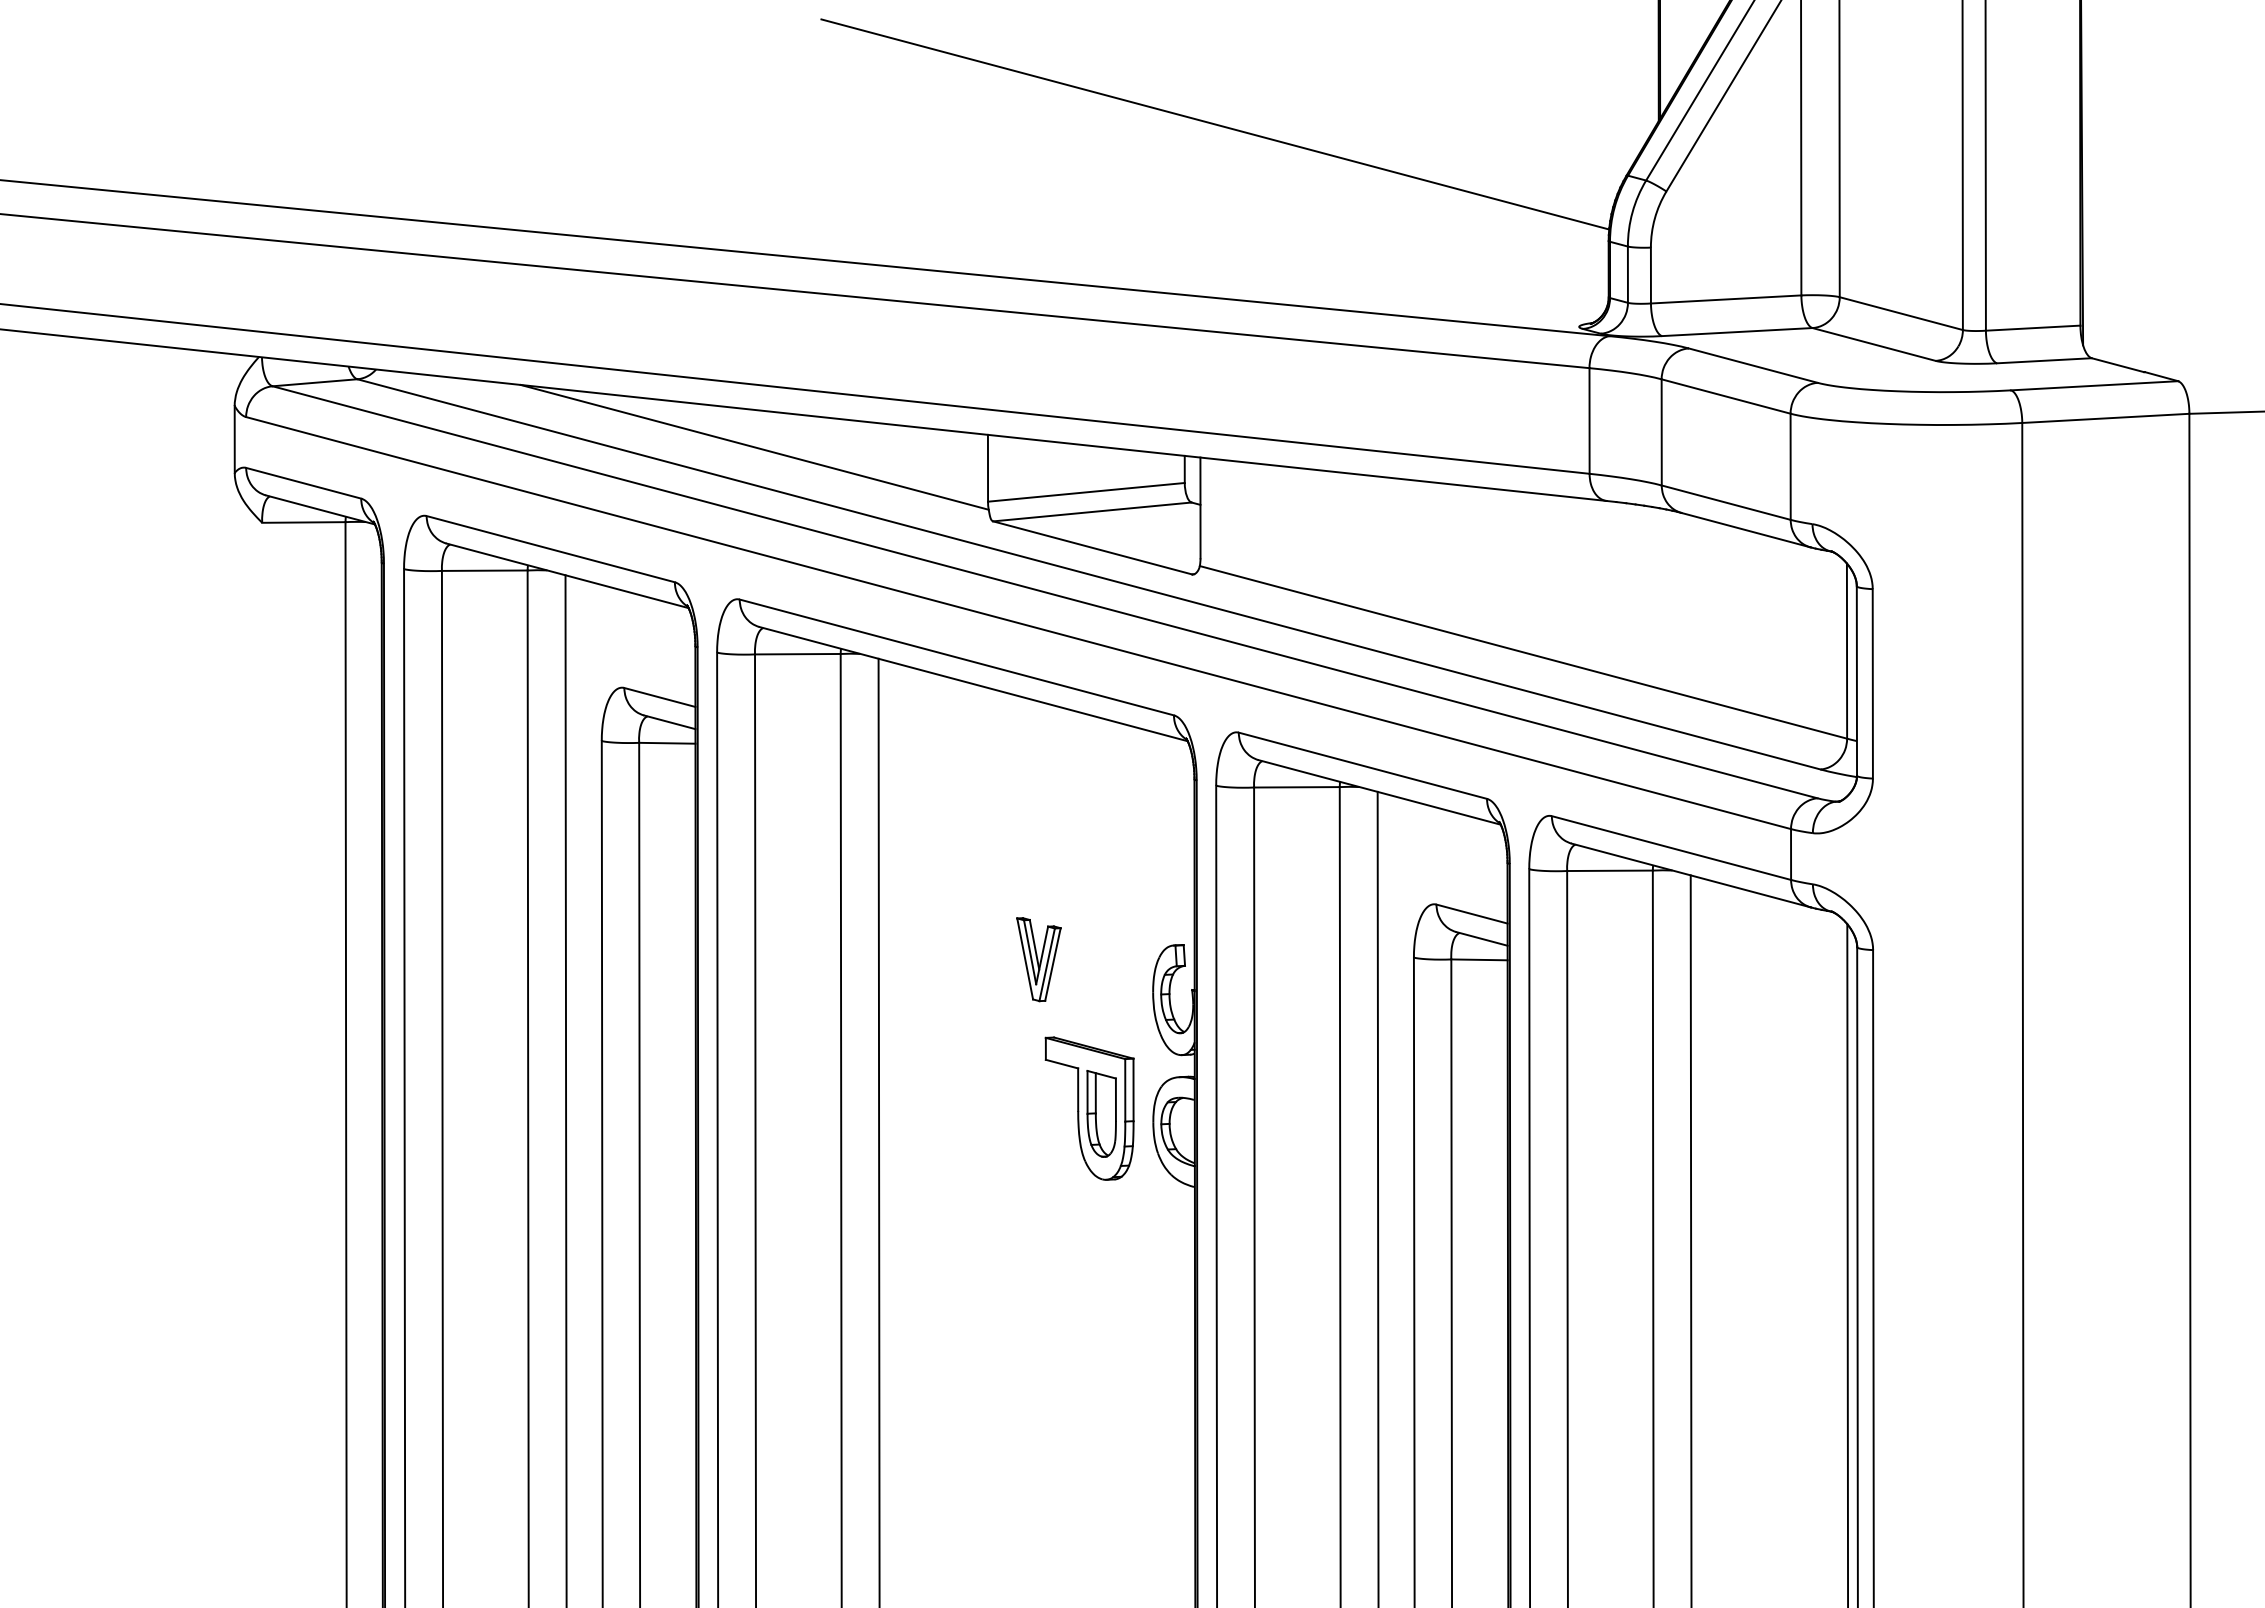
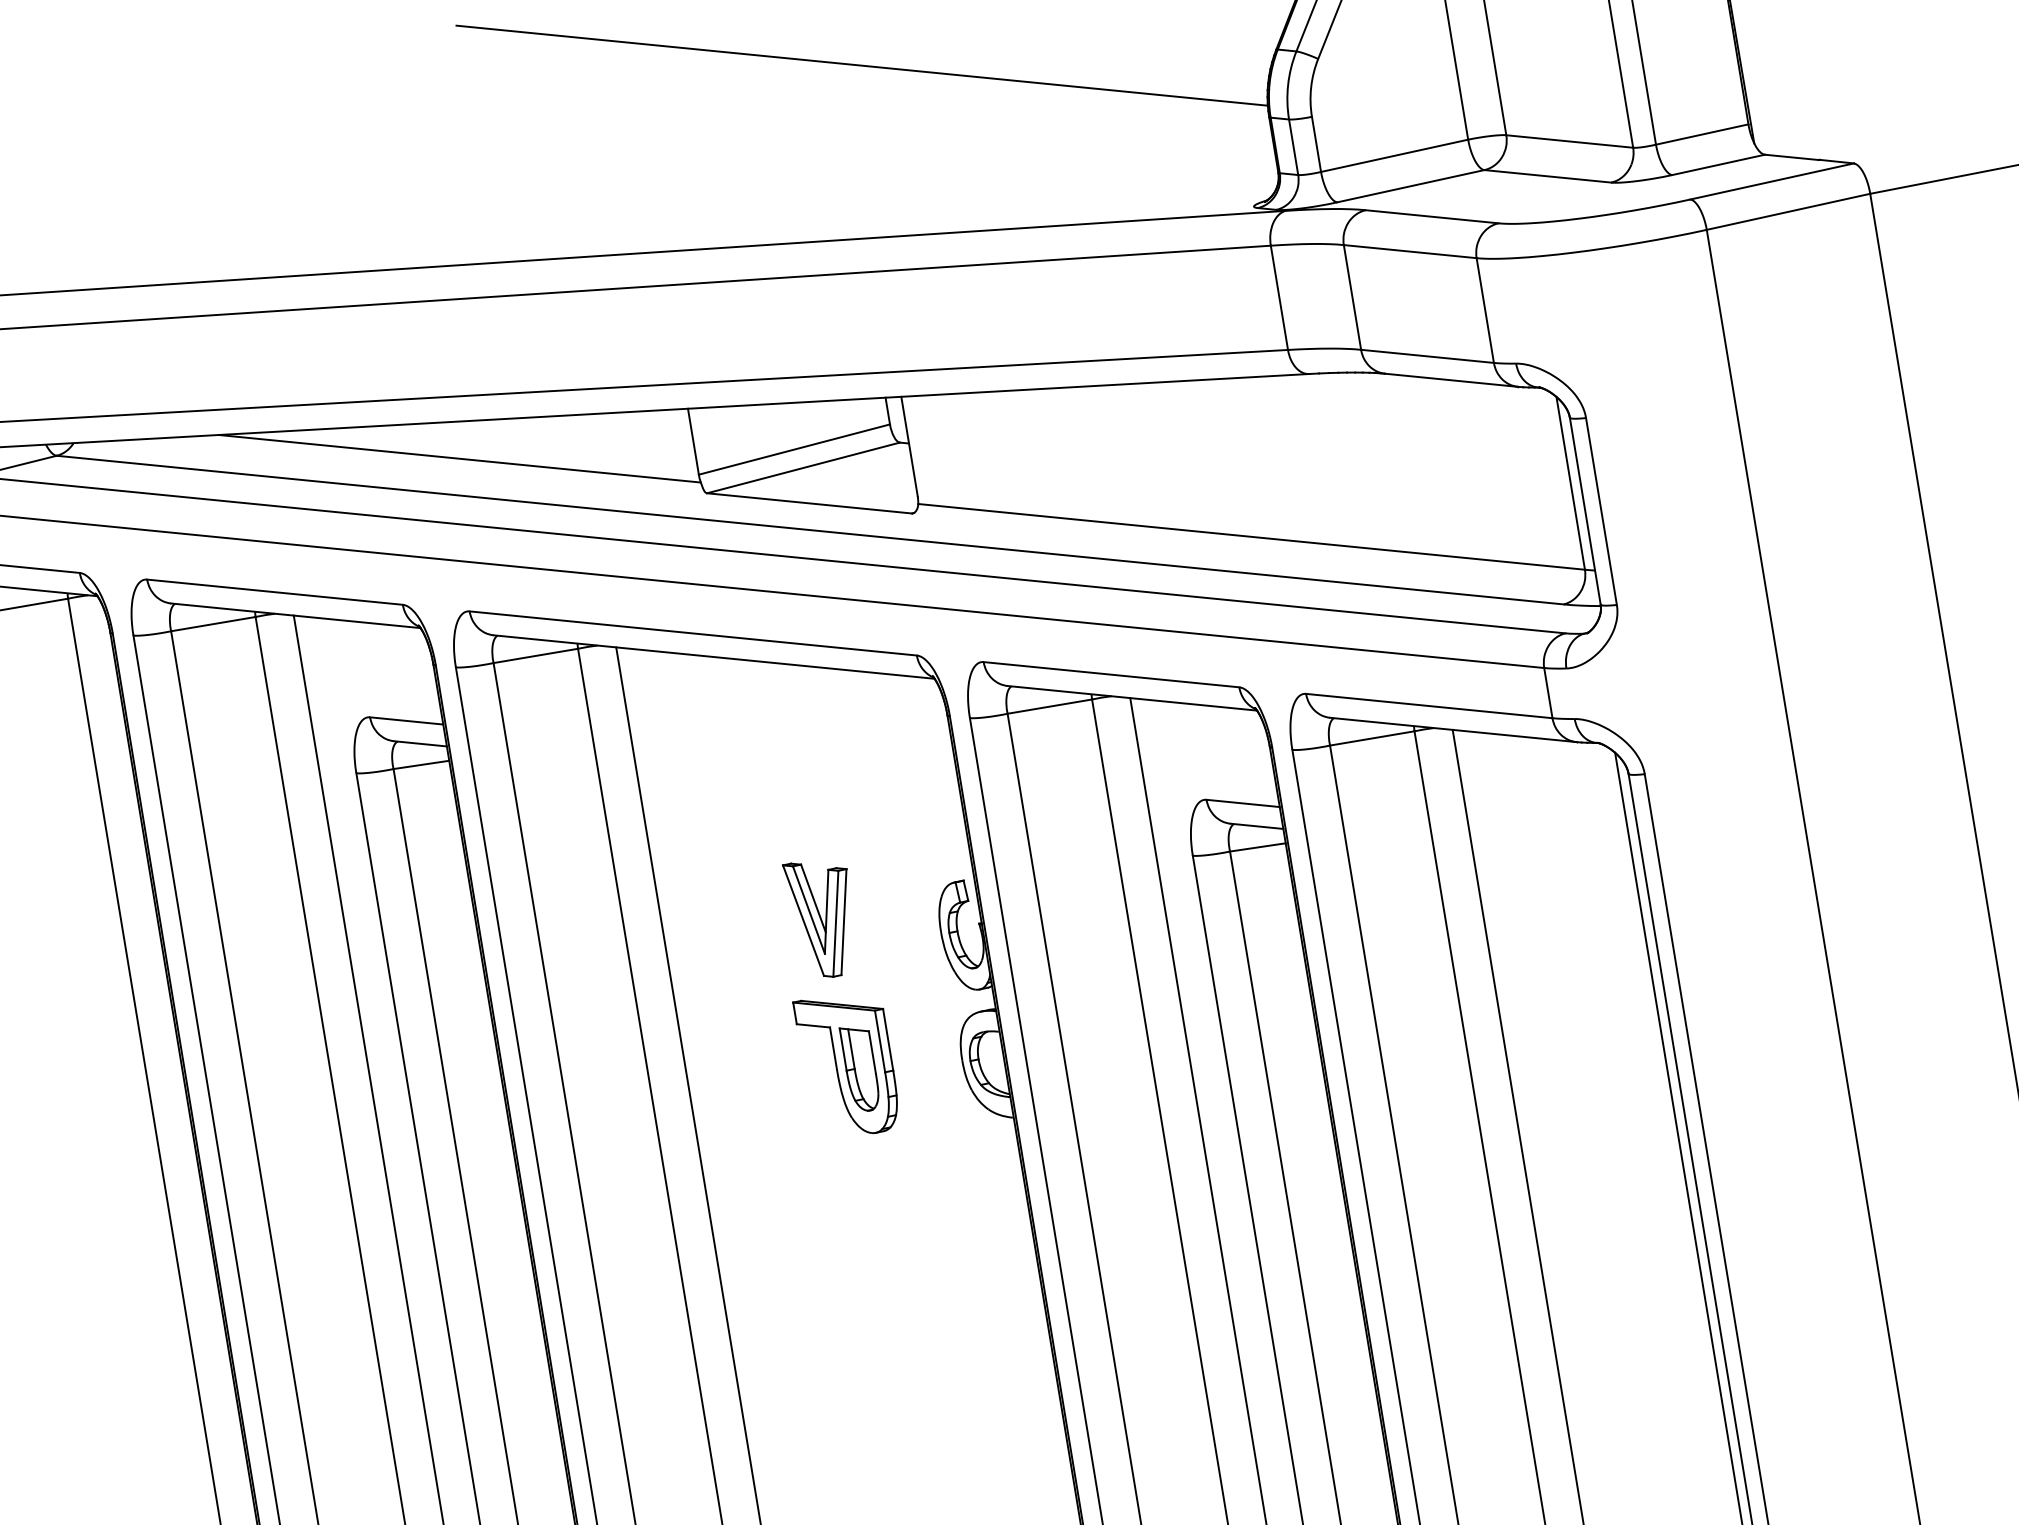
part: (1038, 959) -> (822, 918), size x1.43
part: (1089, 1108) -> (847, 1065), moved

